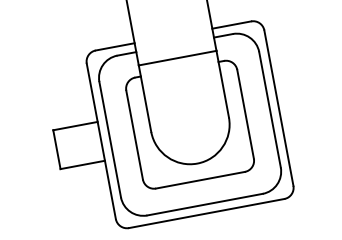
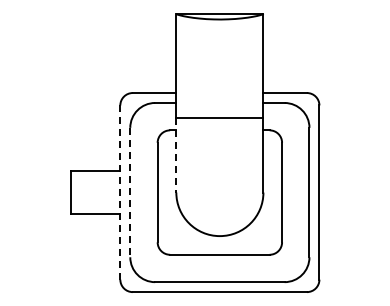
line: (145, 98) -> (176, 155), solid -> dashed
line: (110, 139) -> (130, 192), solid -> dashed
line: (101, 142) -> (120, 193), solid -> dashed

